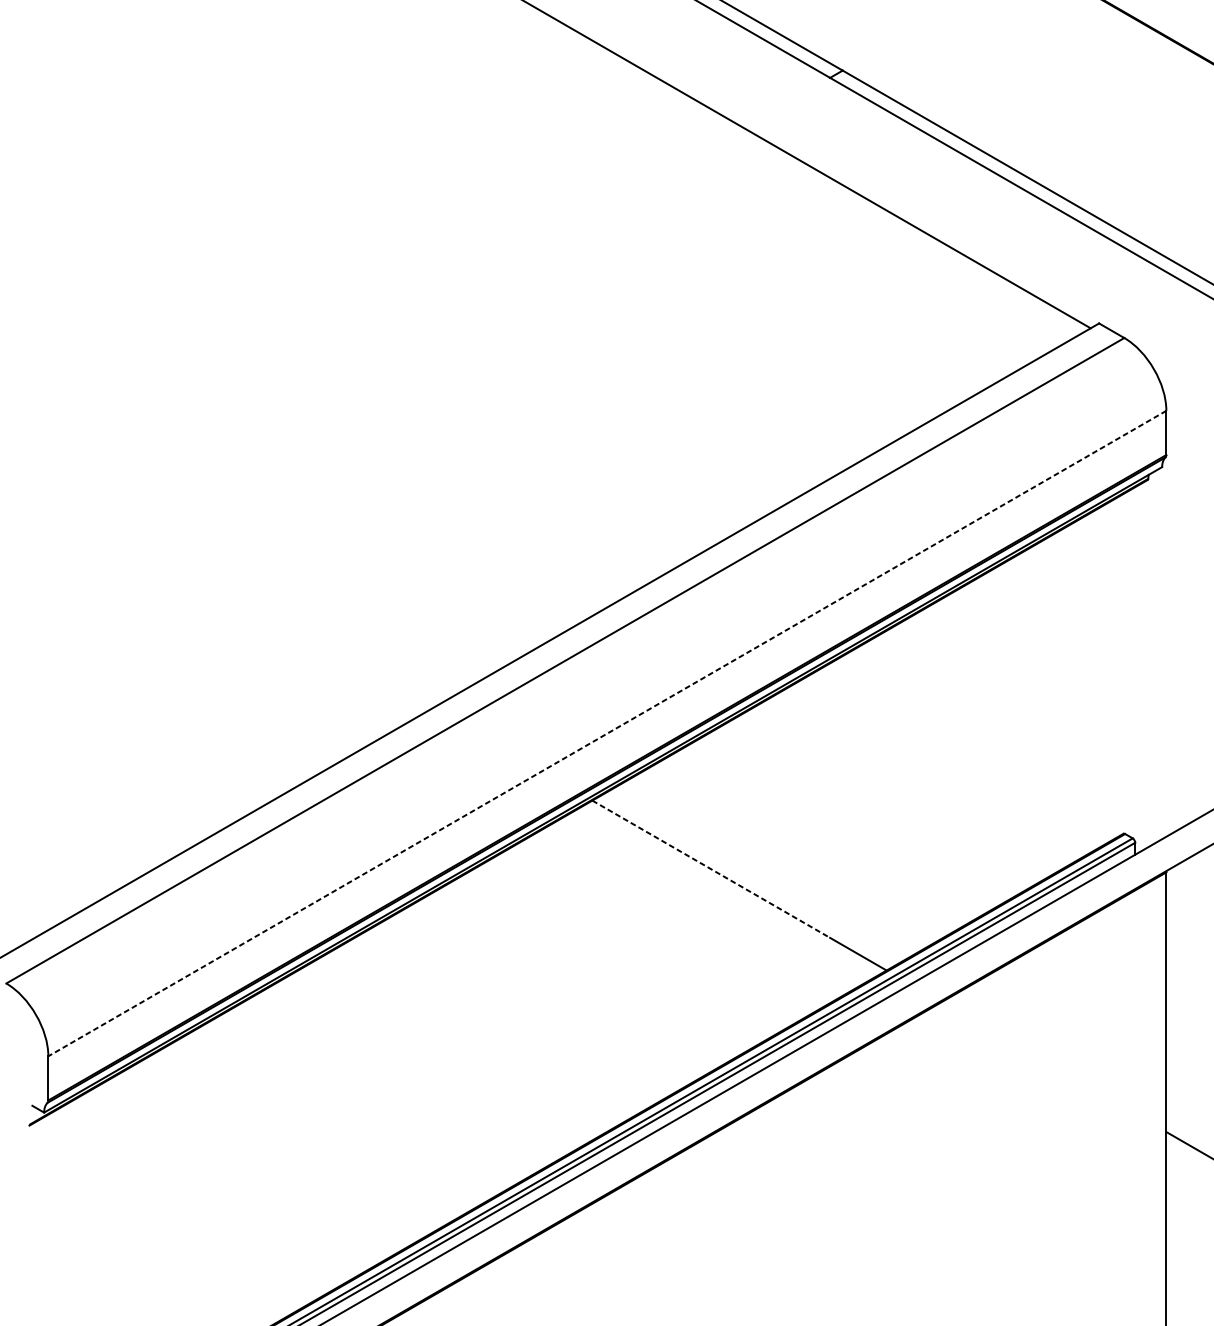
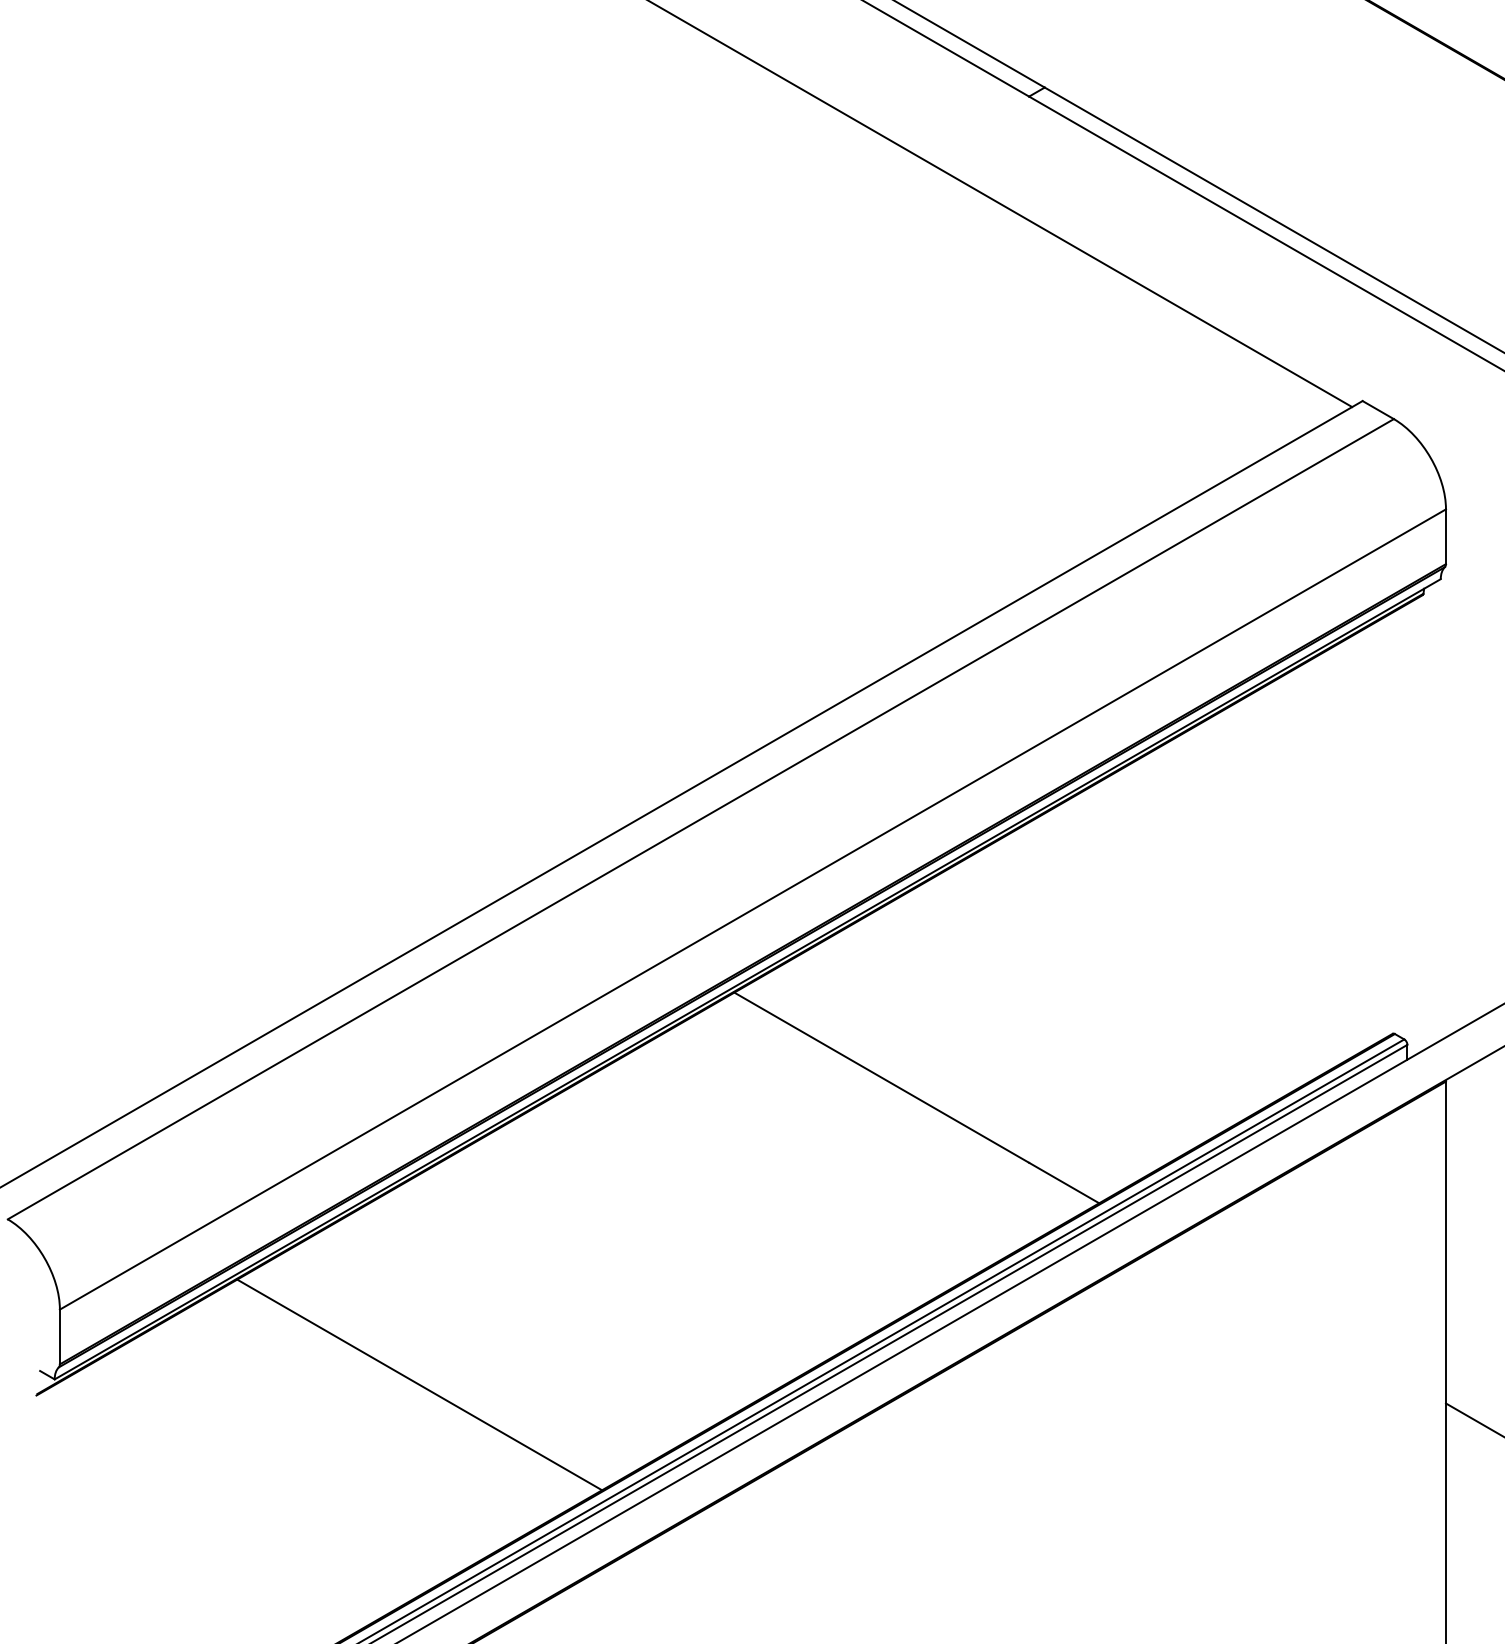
line: (607, 733) -> (752, 909), dashed -> solid
line: (711, 869) -> (882, 1077), dashed -> solid
line: (338, 1116) -> (419, 1384), added

